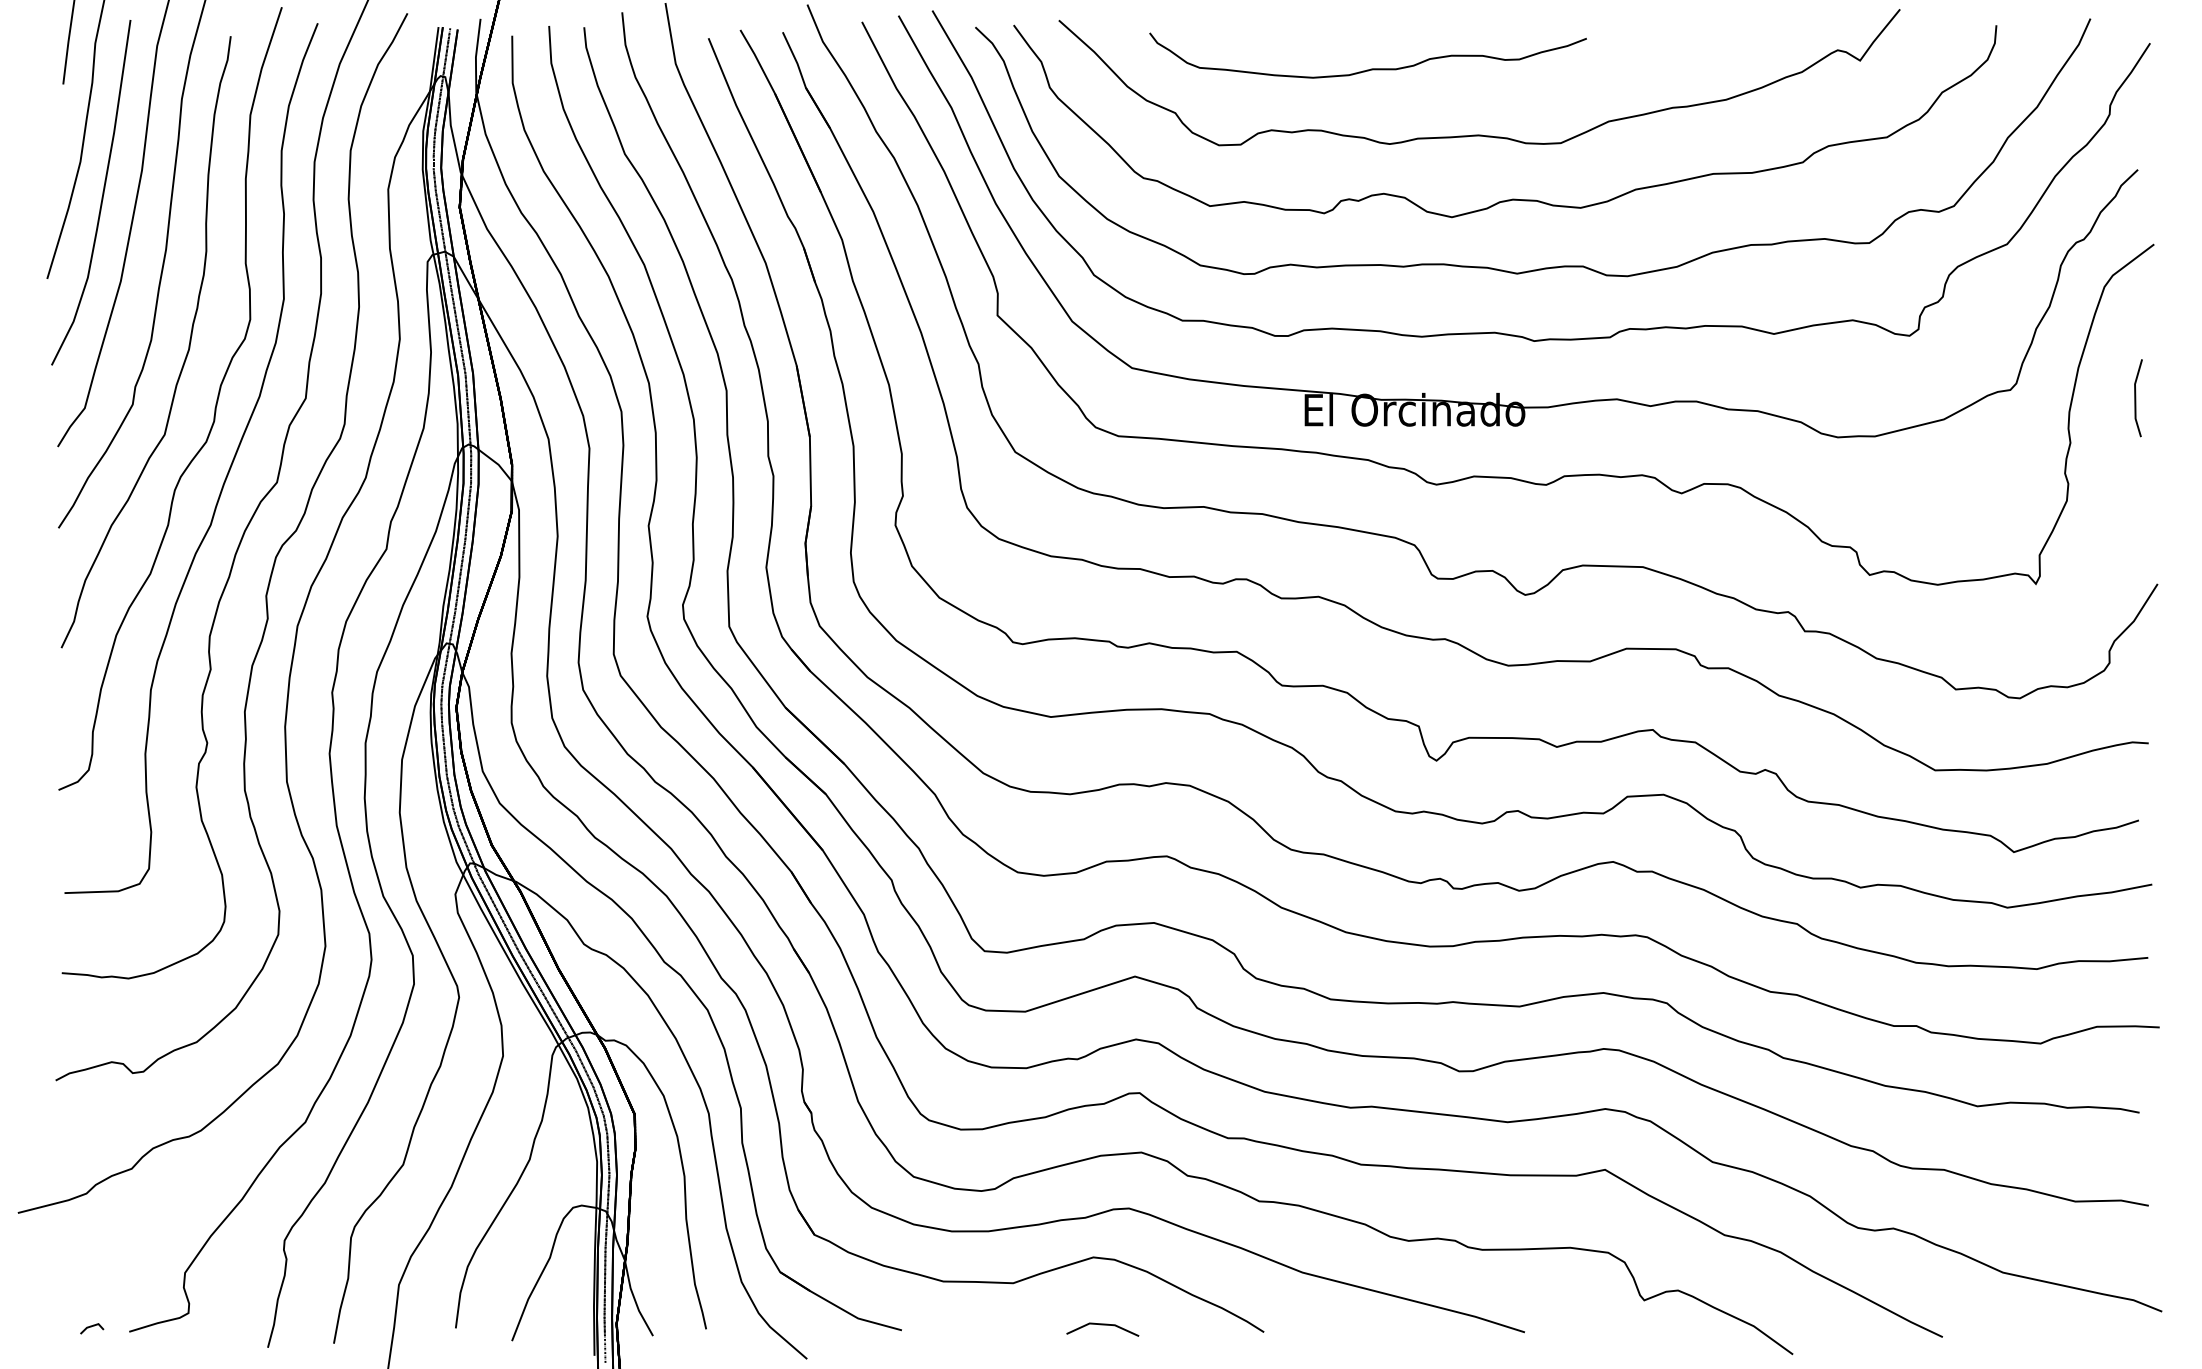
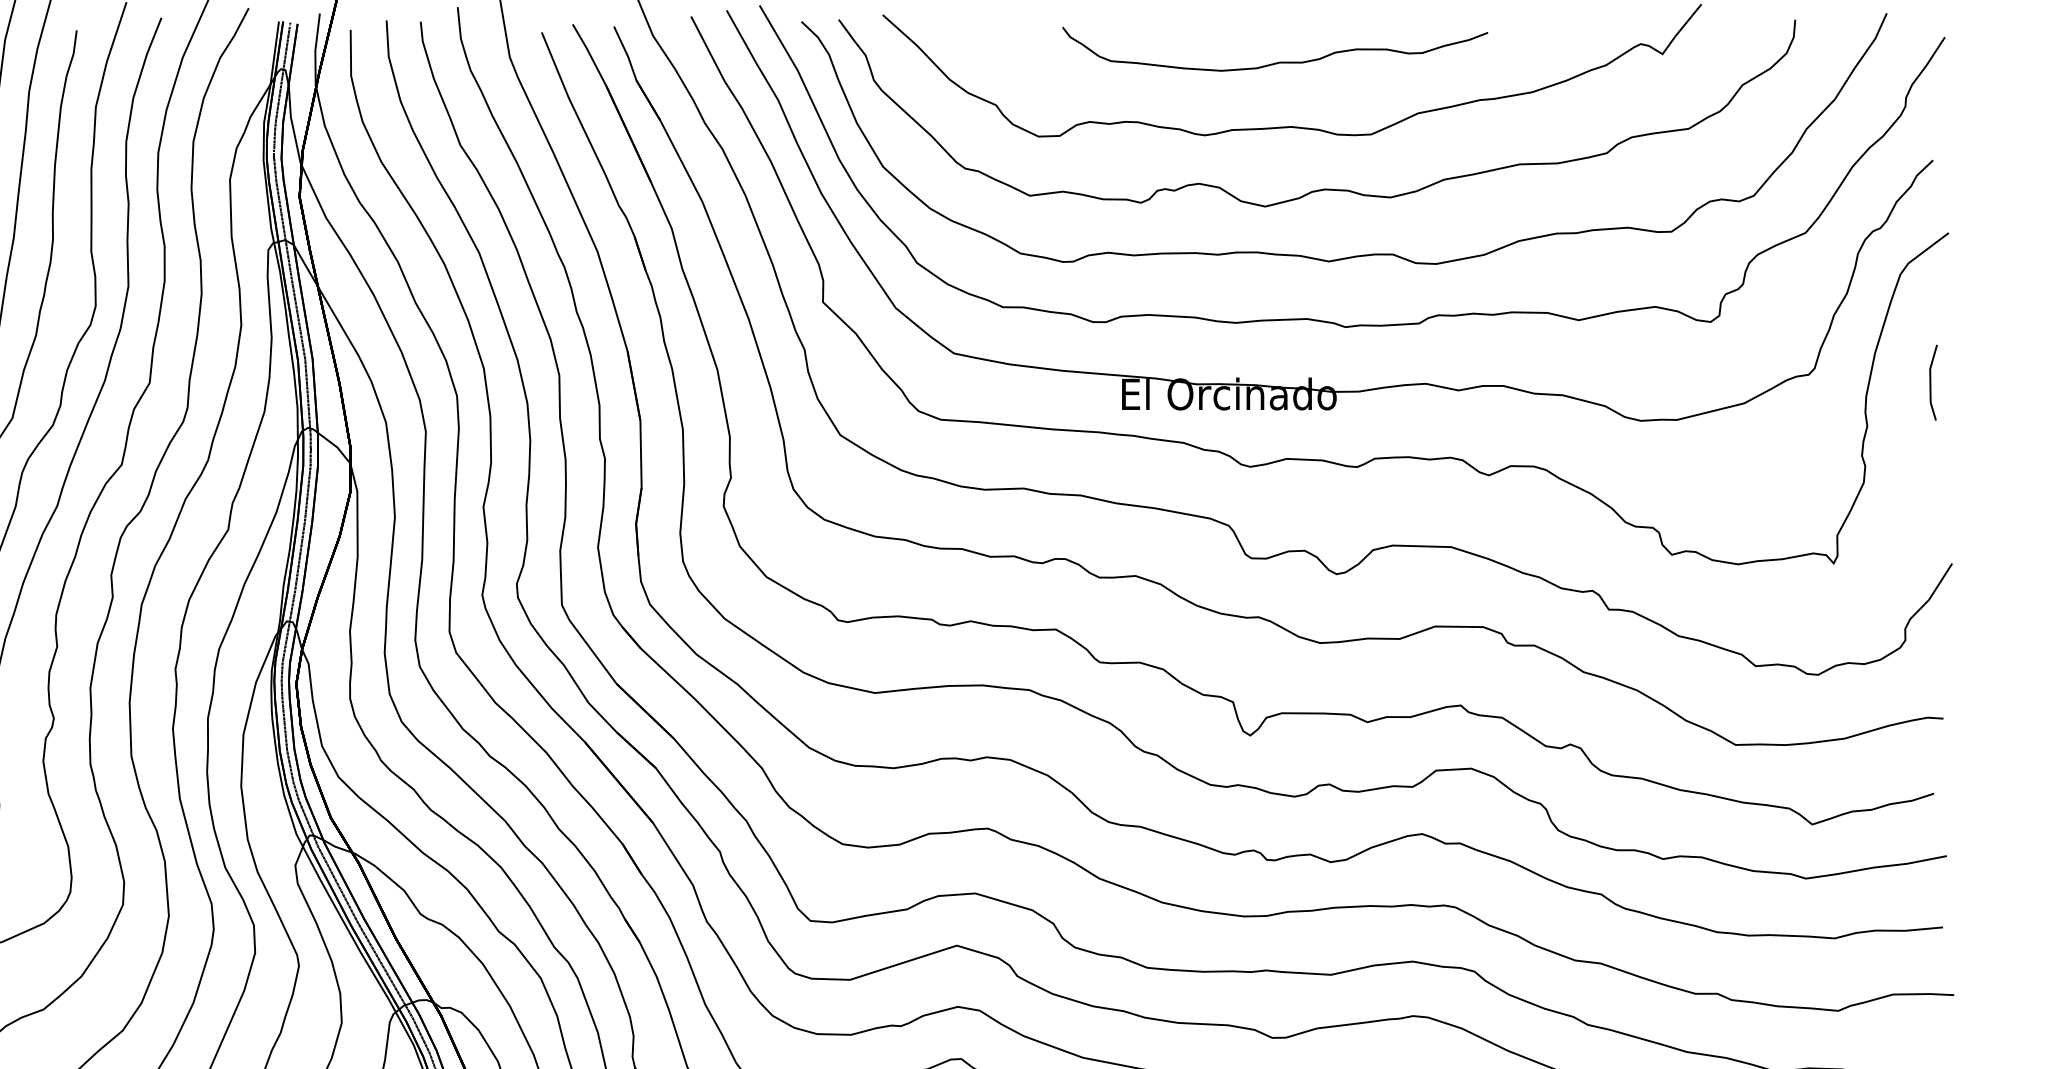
curve: (1370, 68) -> (1277, 61), moved

